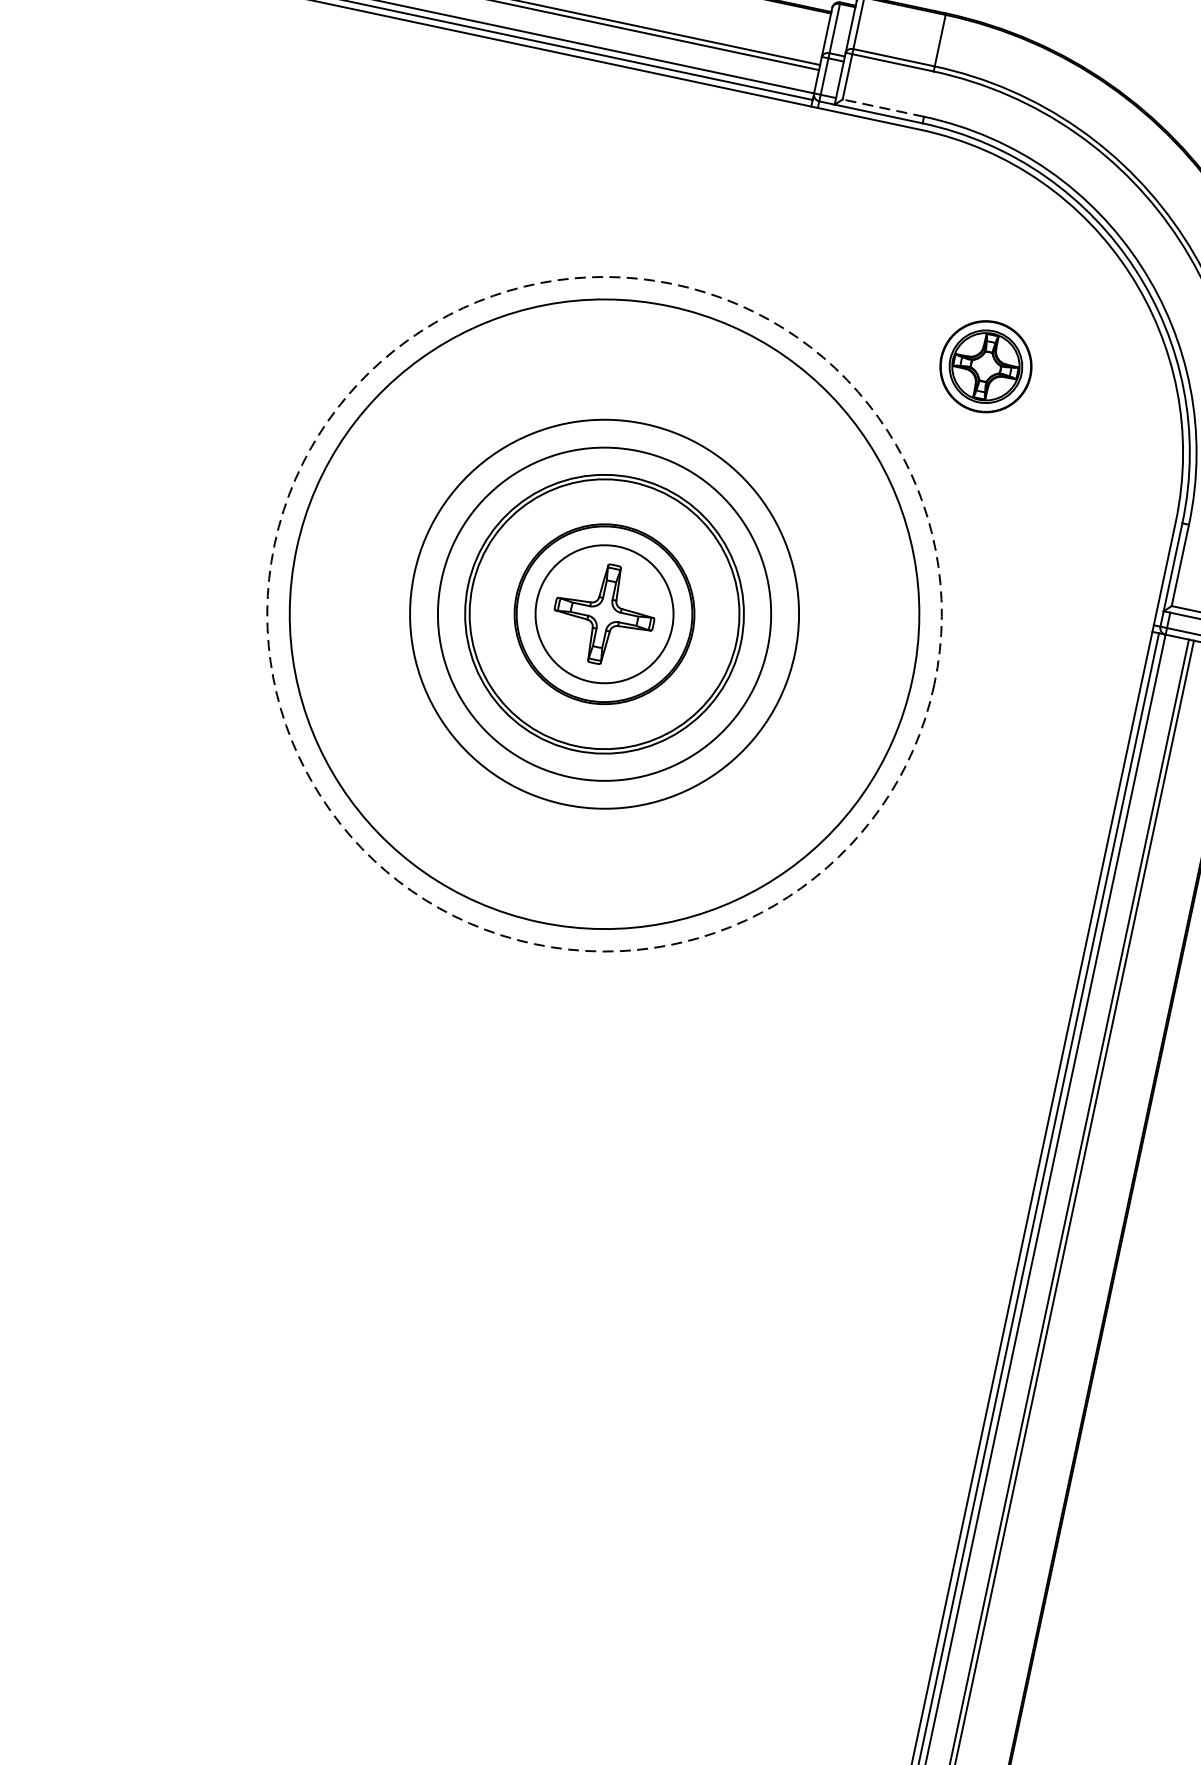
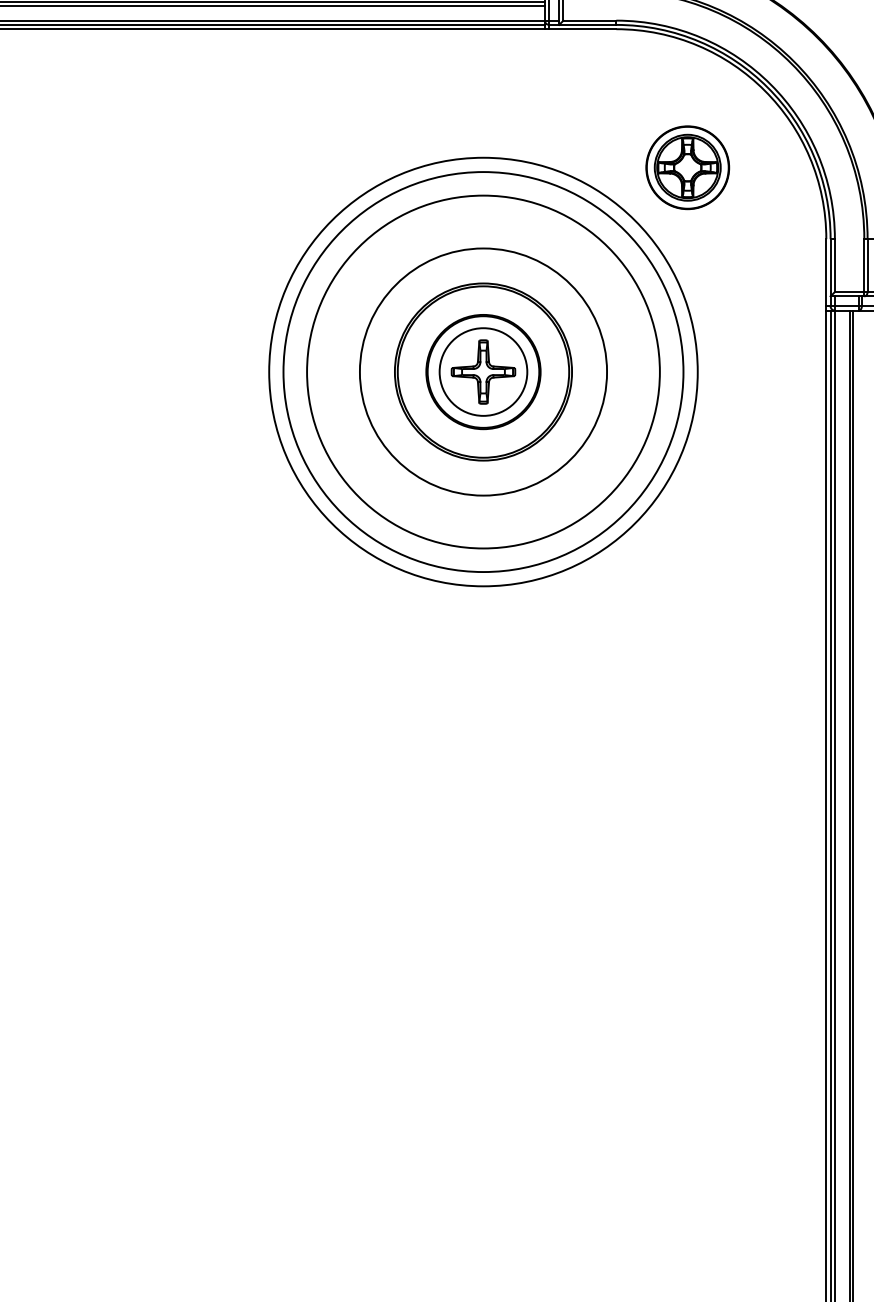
line: (882, 107) -> (589, 20), dashed -> solid
part: (985, 366) -> (687, 167), size x1.43
circle: (604, 613) -> (483, 371), dashed -> solid
circle: (604, 613) -> (483, 371), size x1.67

